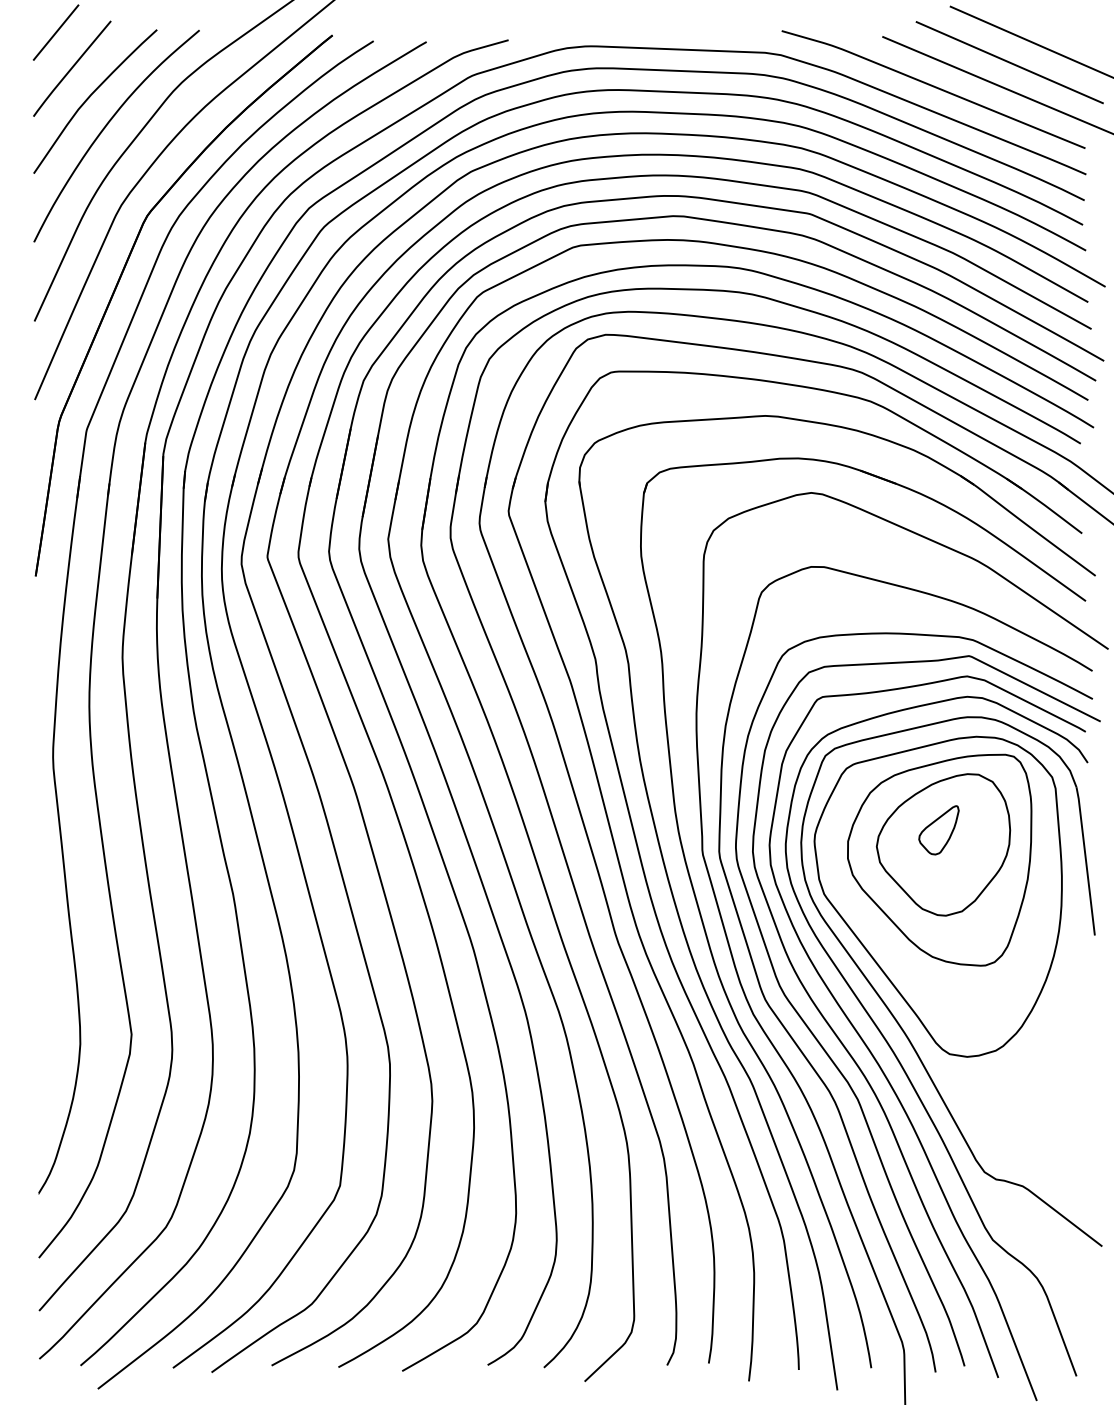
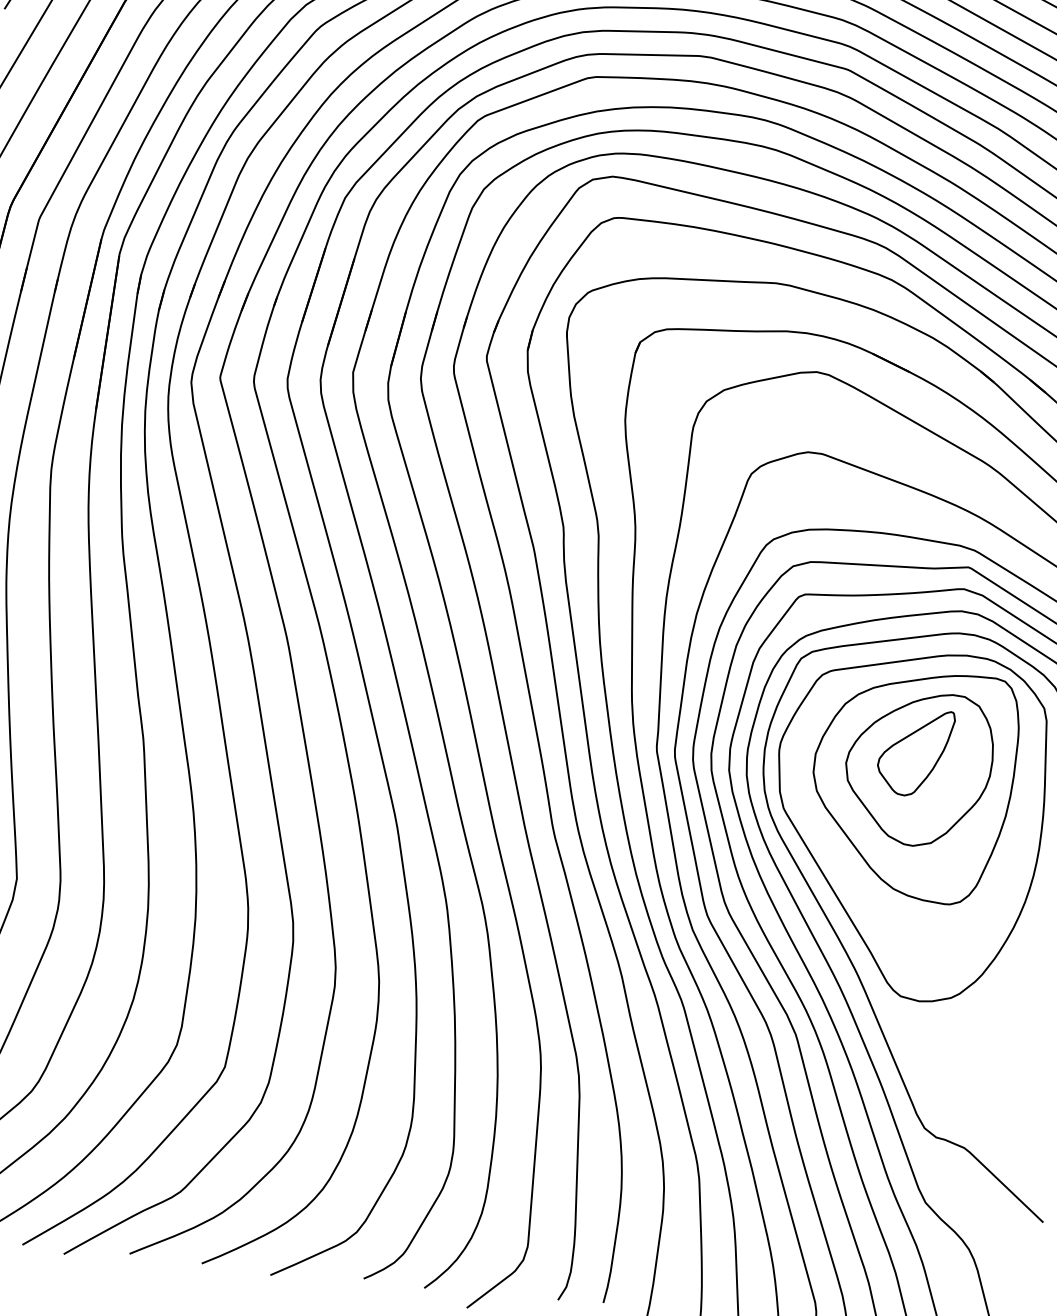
part: (938, 830) -> (914, 752), size x1.67

